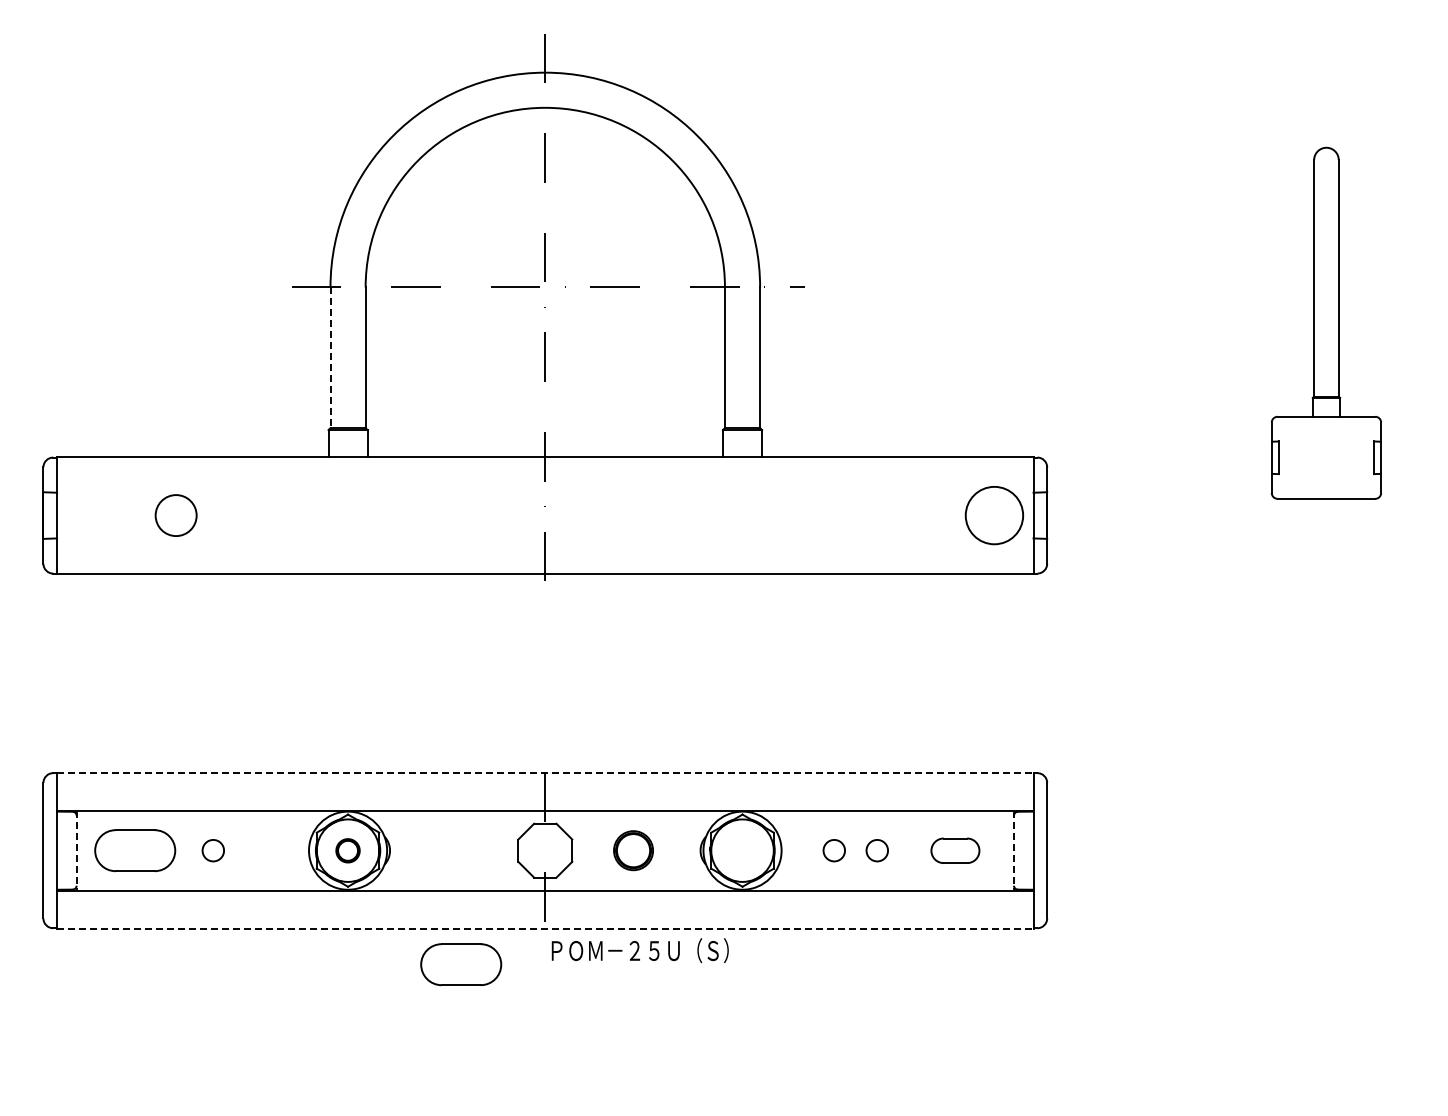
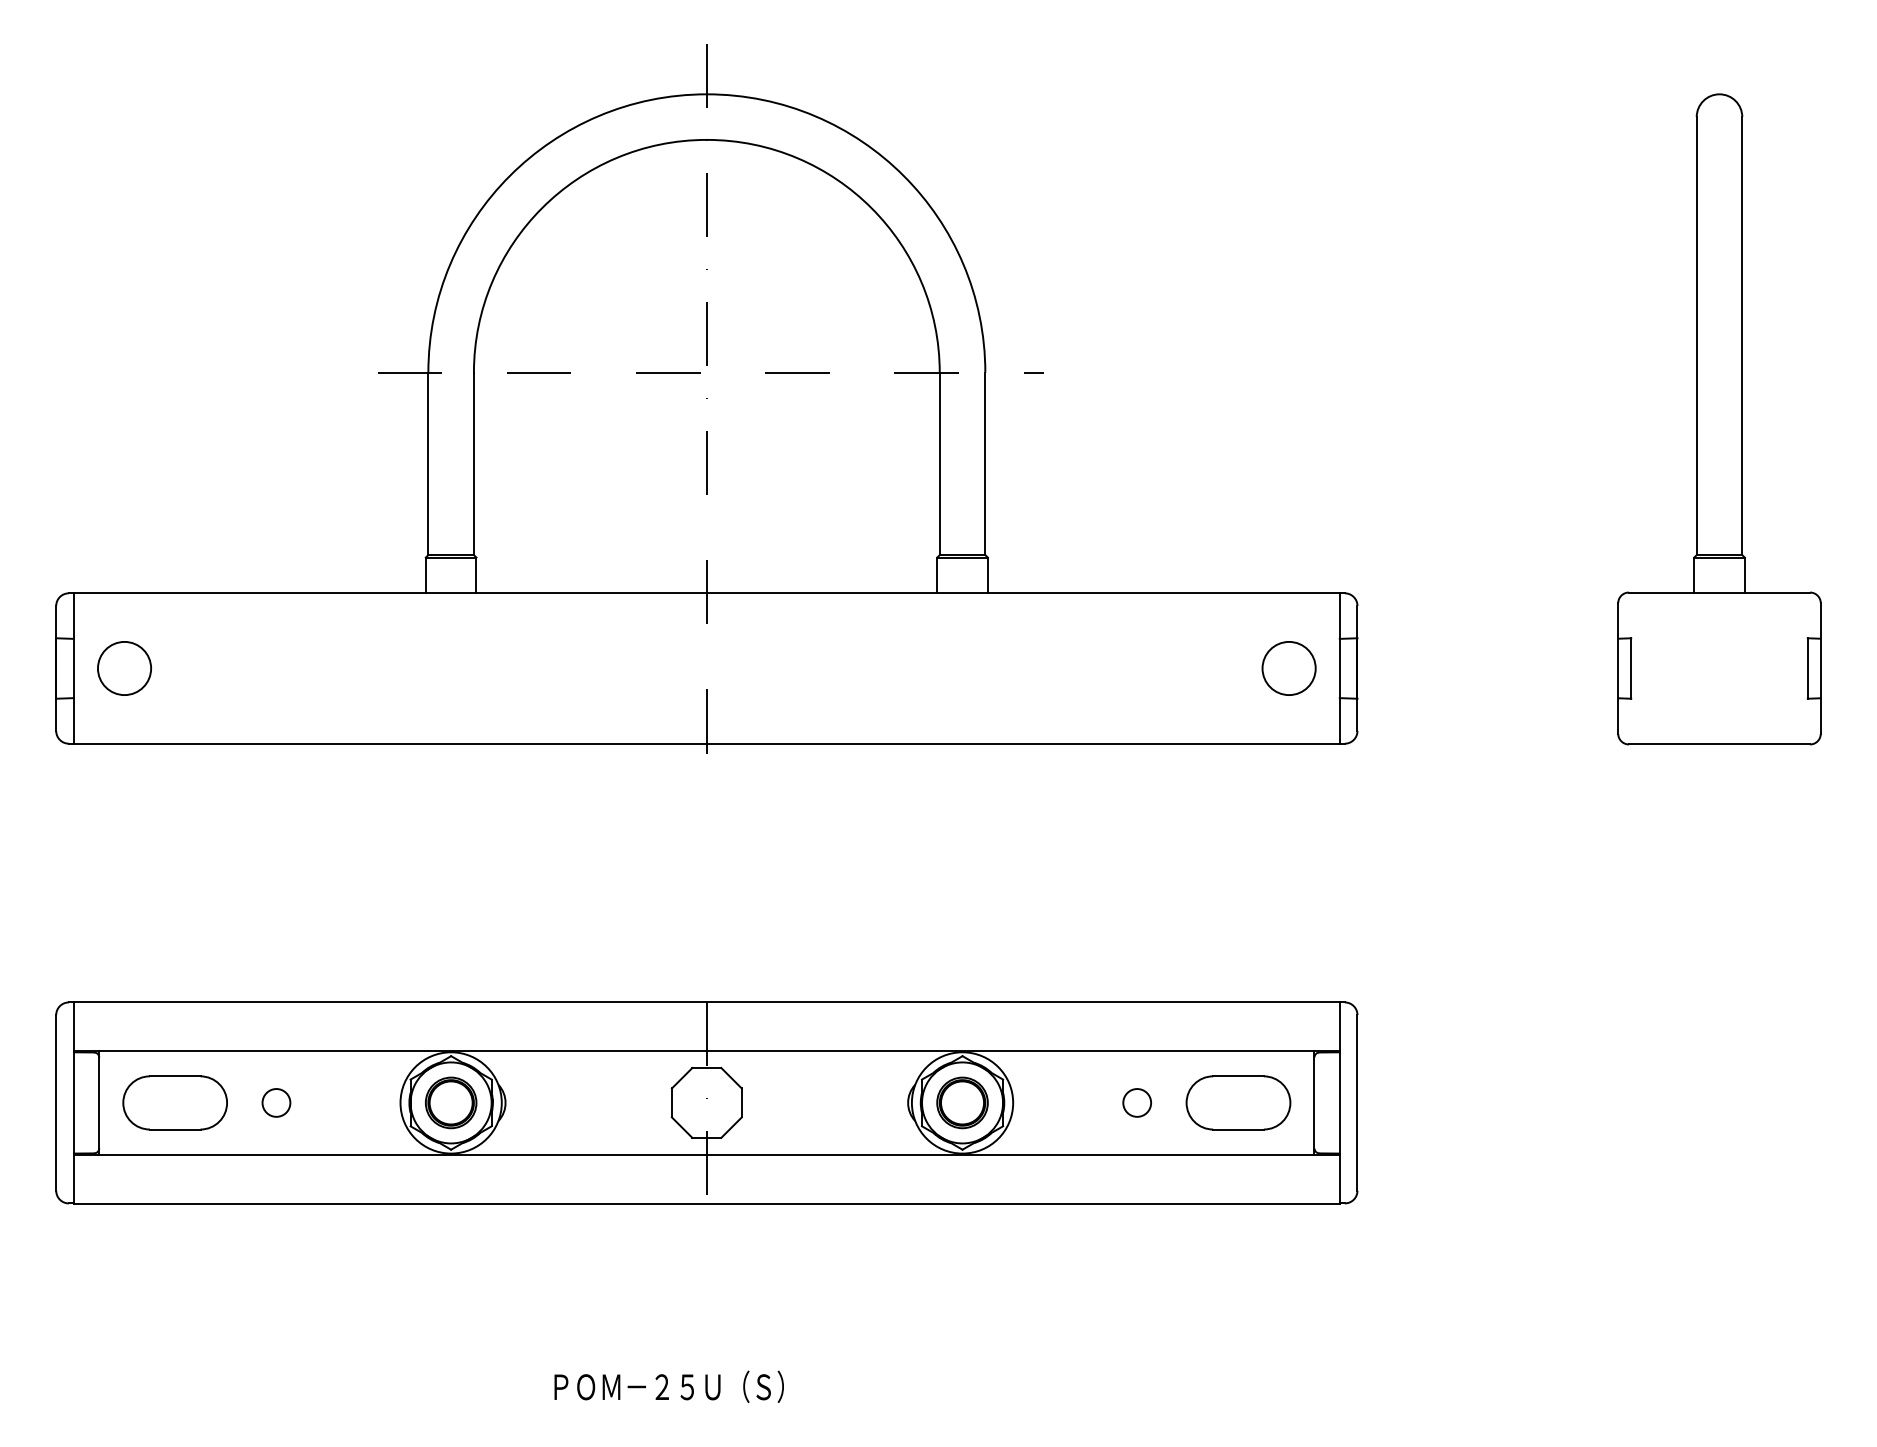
part: (1326, 322) -> (1719, 418), size x1.43
line: (330, 358) -> (428, 464), dashed -> solid
circle: (175, 515) -> (123, 668), moved
circle: (993, 515) -> (1287, 668), size x0.71
line: (545, 772) -> (707, 1001), dashed -> solid
part: (347, 850) -> (450, 1102), size x1.67
part: (633, 850) -> (962, 1102), moved
circle: (833, 850) -> (1080, 1102), removed
part: (955, 850) -> (1238, 1102), size x1.67
line: (76, 851) -> (99, 1103), dashed -> solid
line: (1013, 851) -> (1313, 1103), dashed -> solid
line: (545, 928) -> (707, 1203), dashed -> solid
text: (639, 950) -> (668, 1386), moved
part: (461, 964) -> (598, 1250), removed

